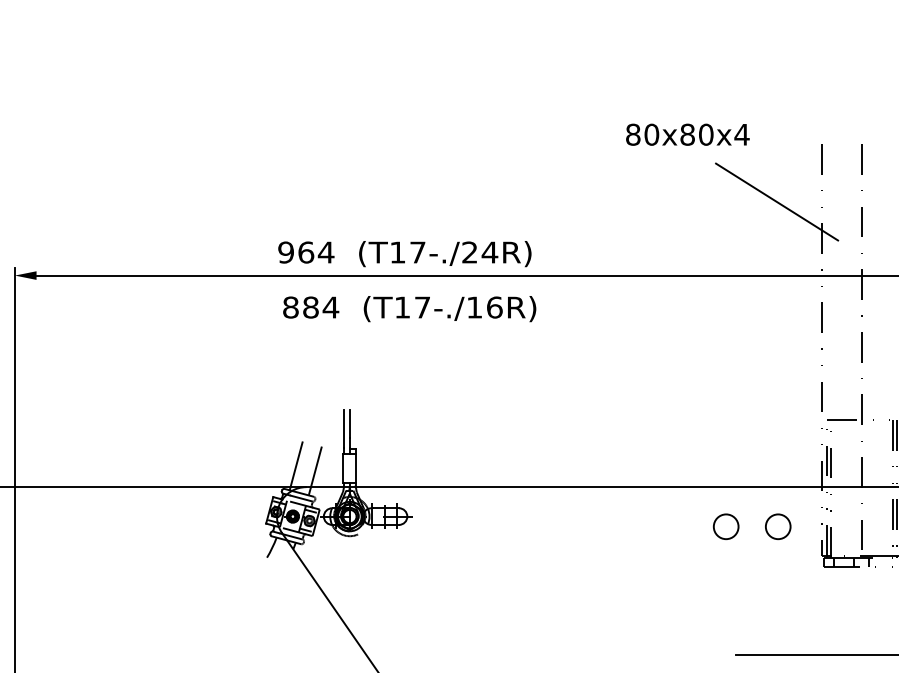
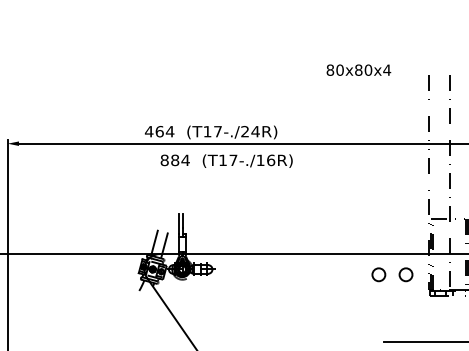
line: (777, 202) -> (405, 105), removed
text: (284, 252) -> (148, 131), 964 -> 464
text: (409, 307) -> (226, 160), moved

